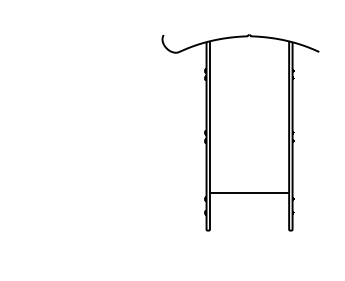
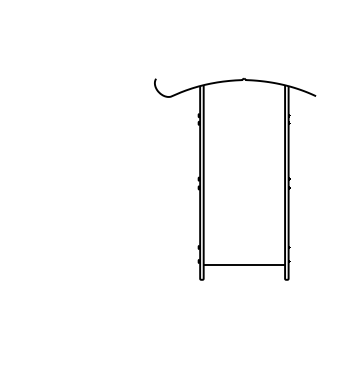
line: (249, 193) -> (244, 265), moved

